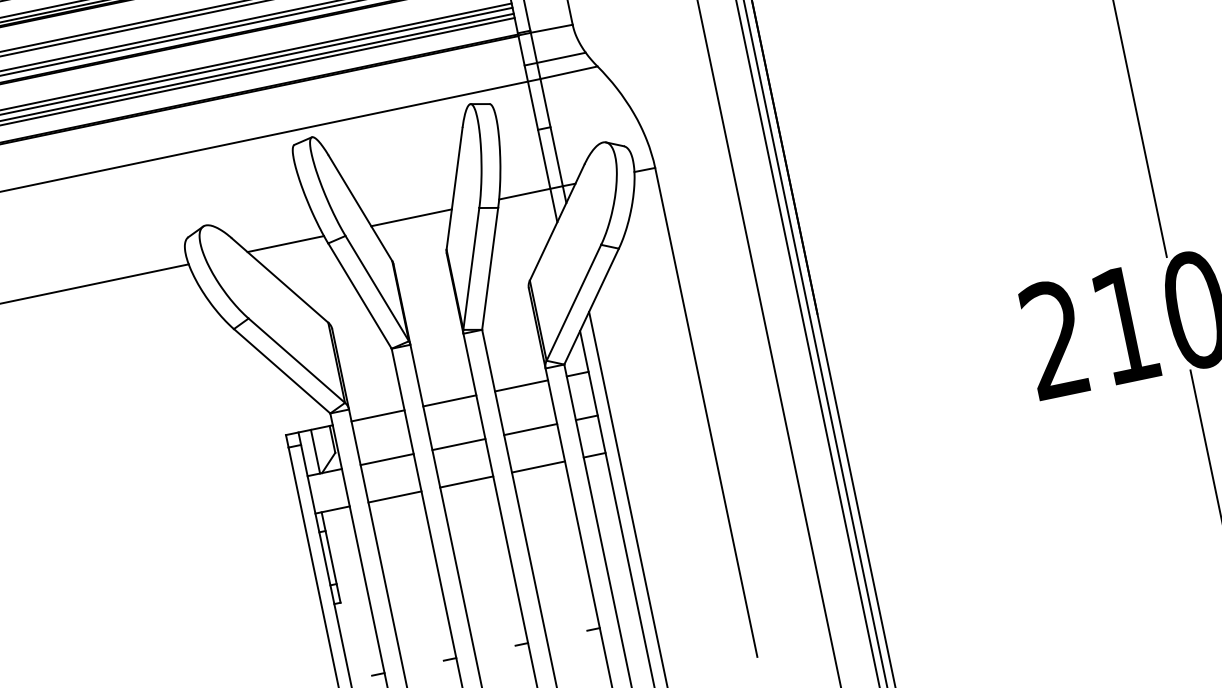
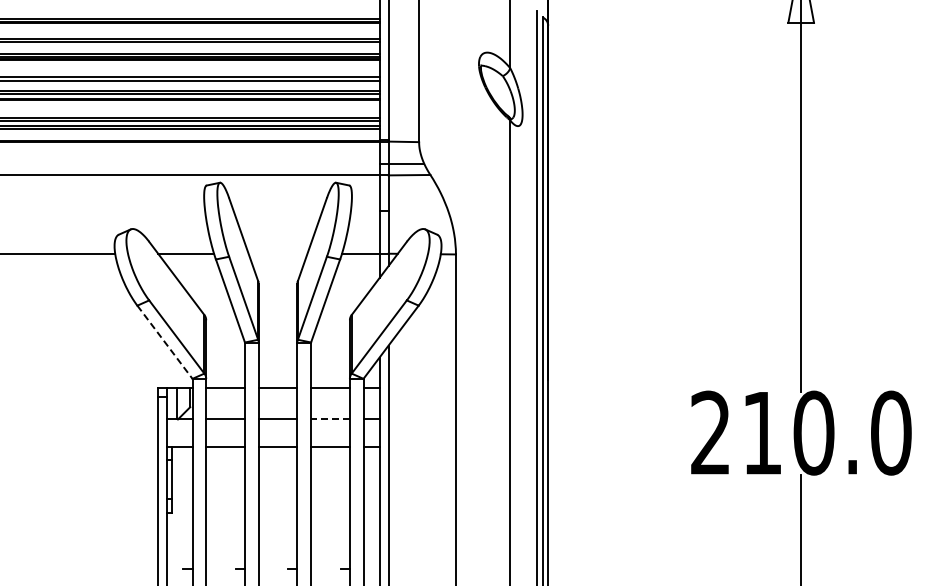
line: (410, 217) -> (277, 253), removed
line: (281, 371) -> (164, 342), solid -> dashed
line: (529, 429) -> (329, 419), solid -> dashed

